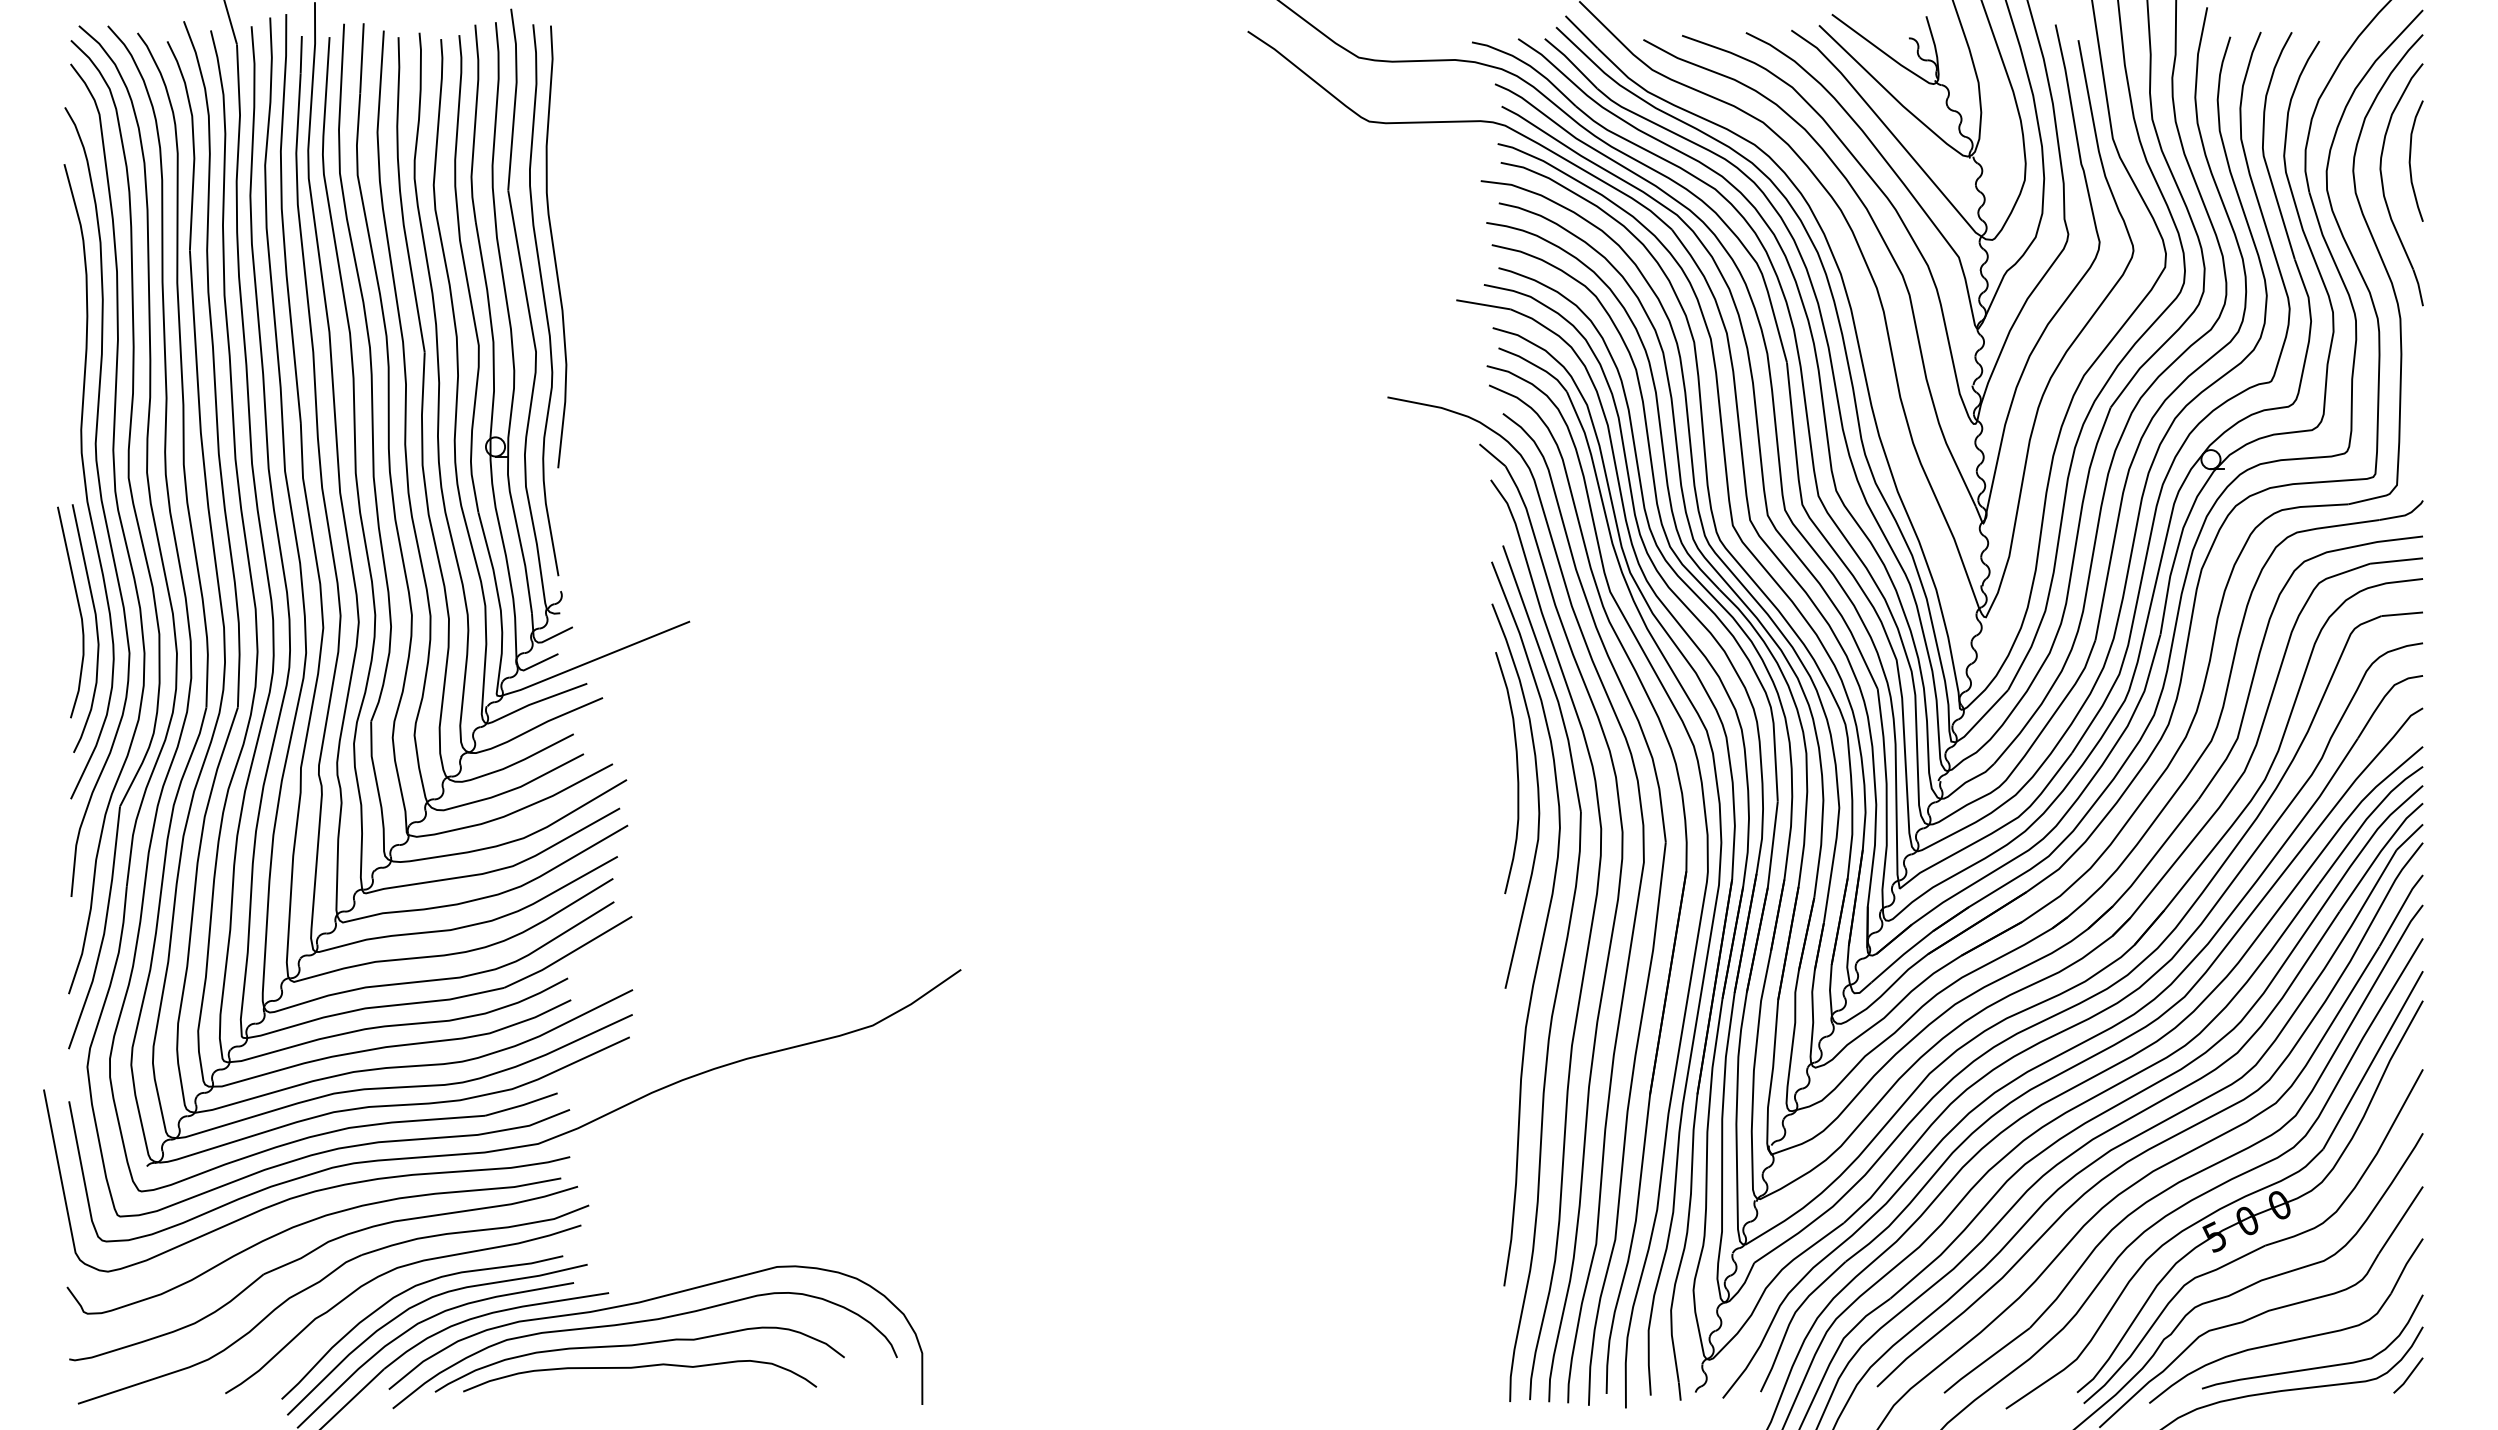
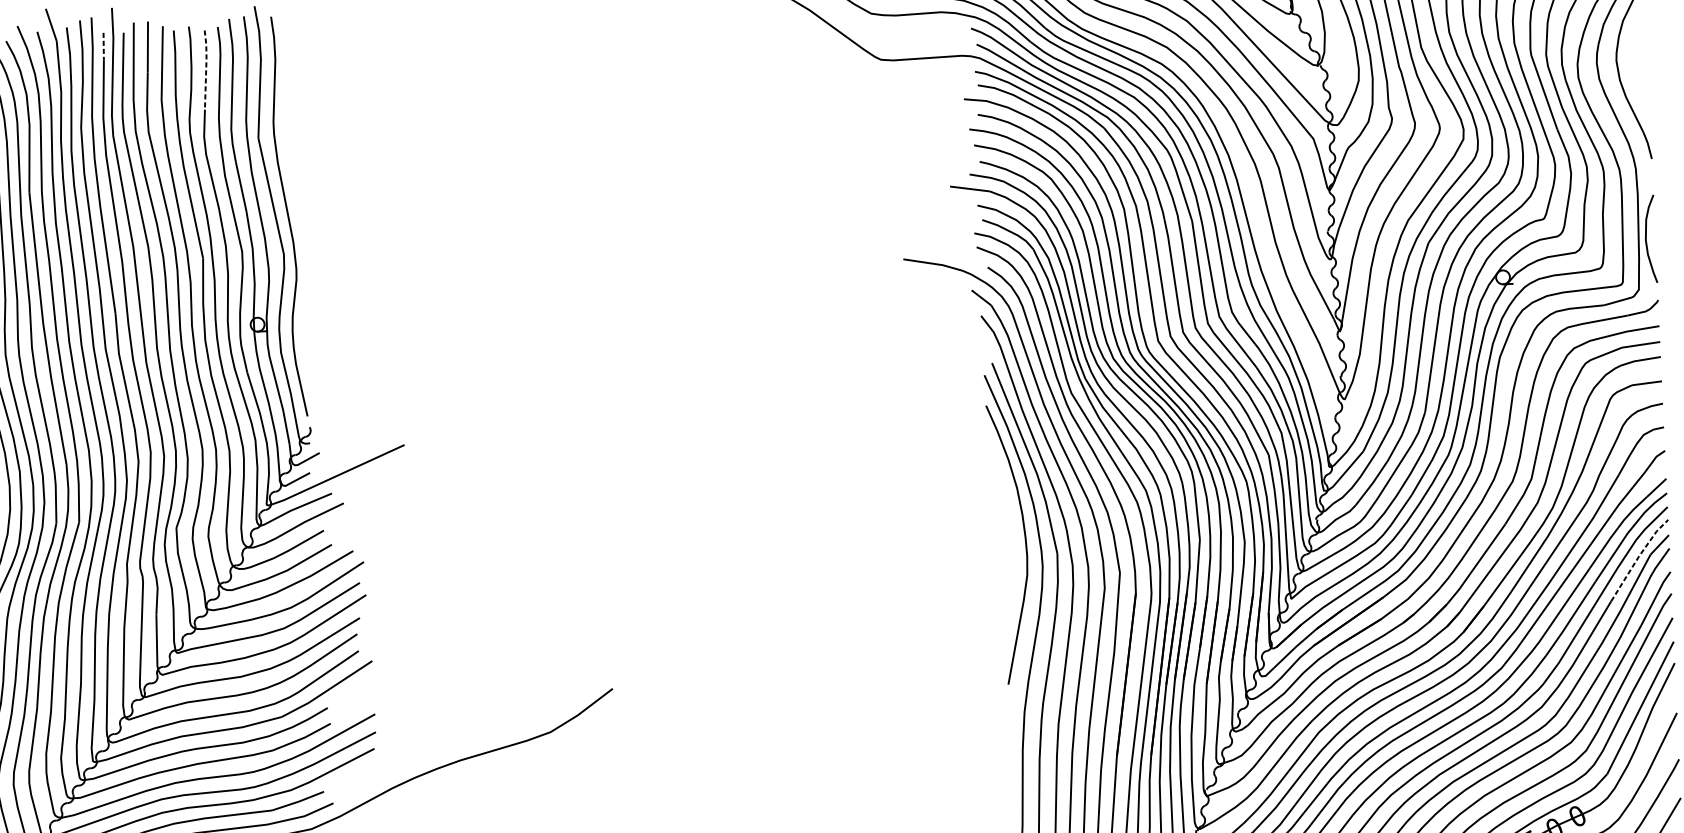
line: (301, 54) -> (103, 46), solid -> dashed
line: (440, 92) -> (206, 69), solid -> dashed
curve: (2410, 160) -> (1646, 238), moved
curve: (554, 246) -> (293, 177), removed
curve: (1516, 772) -> (1009, 527), removed
line: (2379, 853) -> (1638, 557), solid -> dashed

